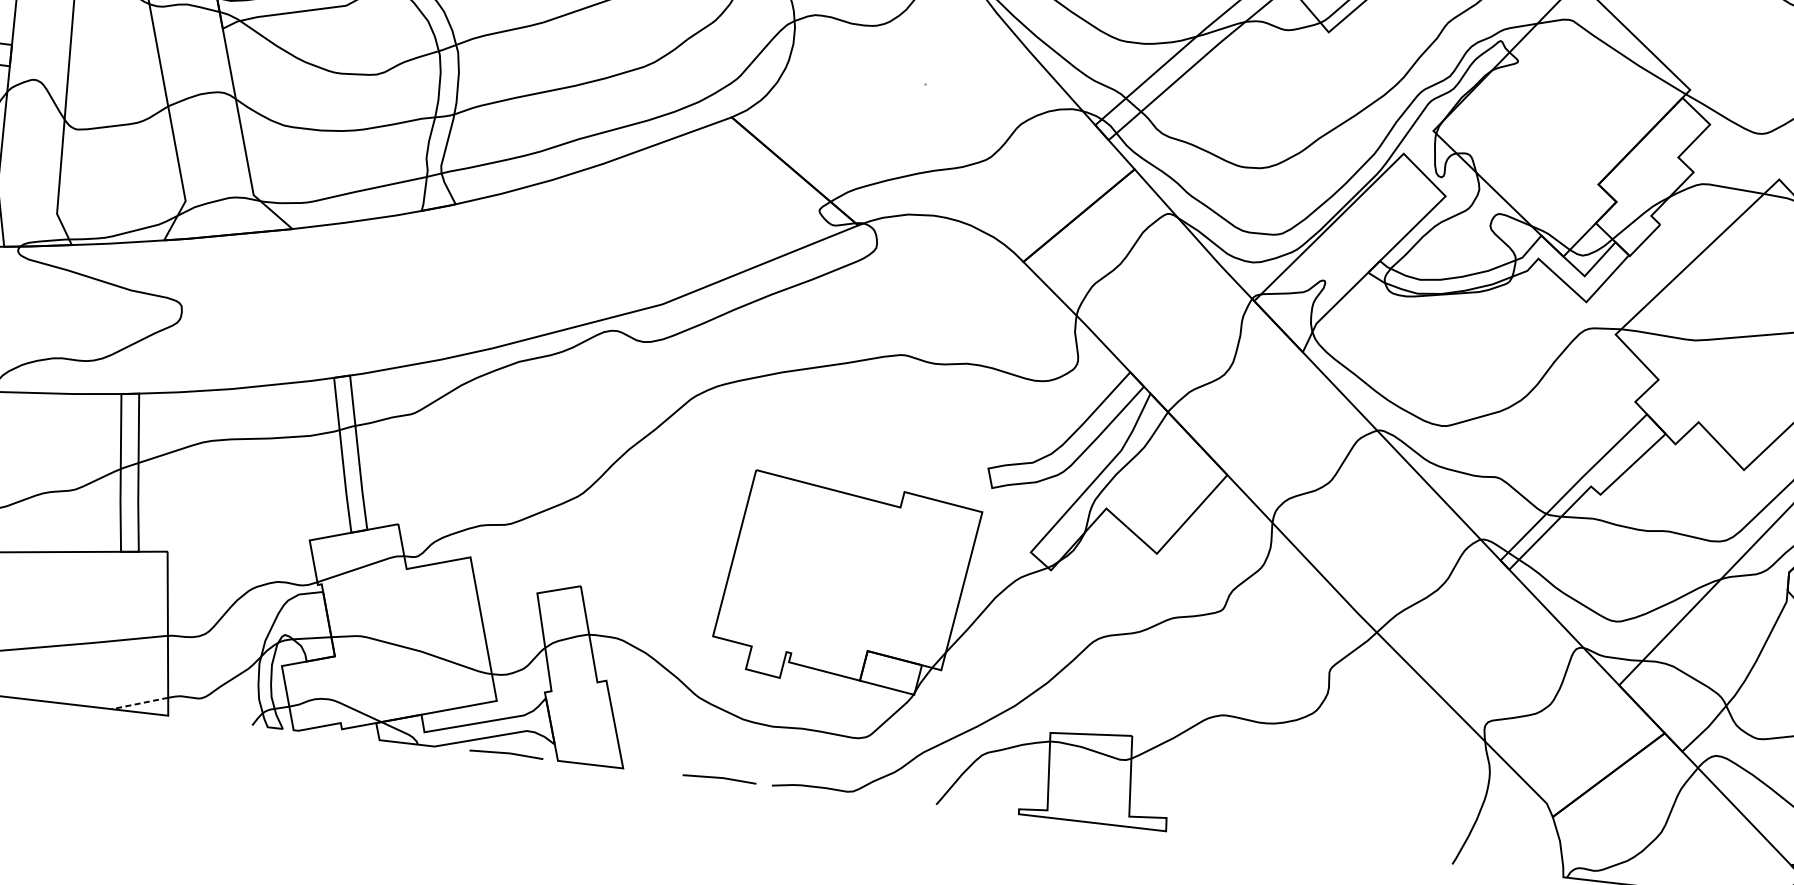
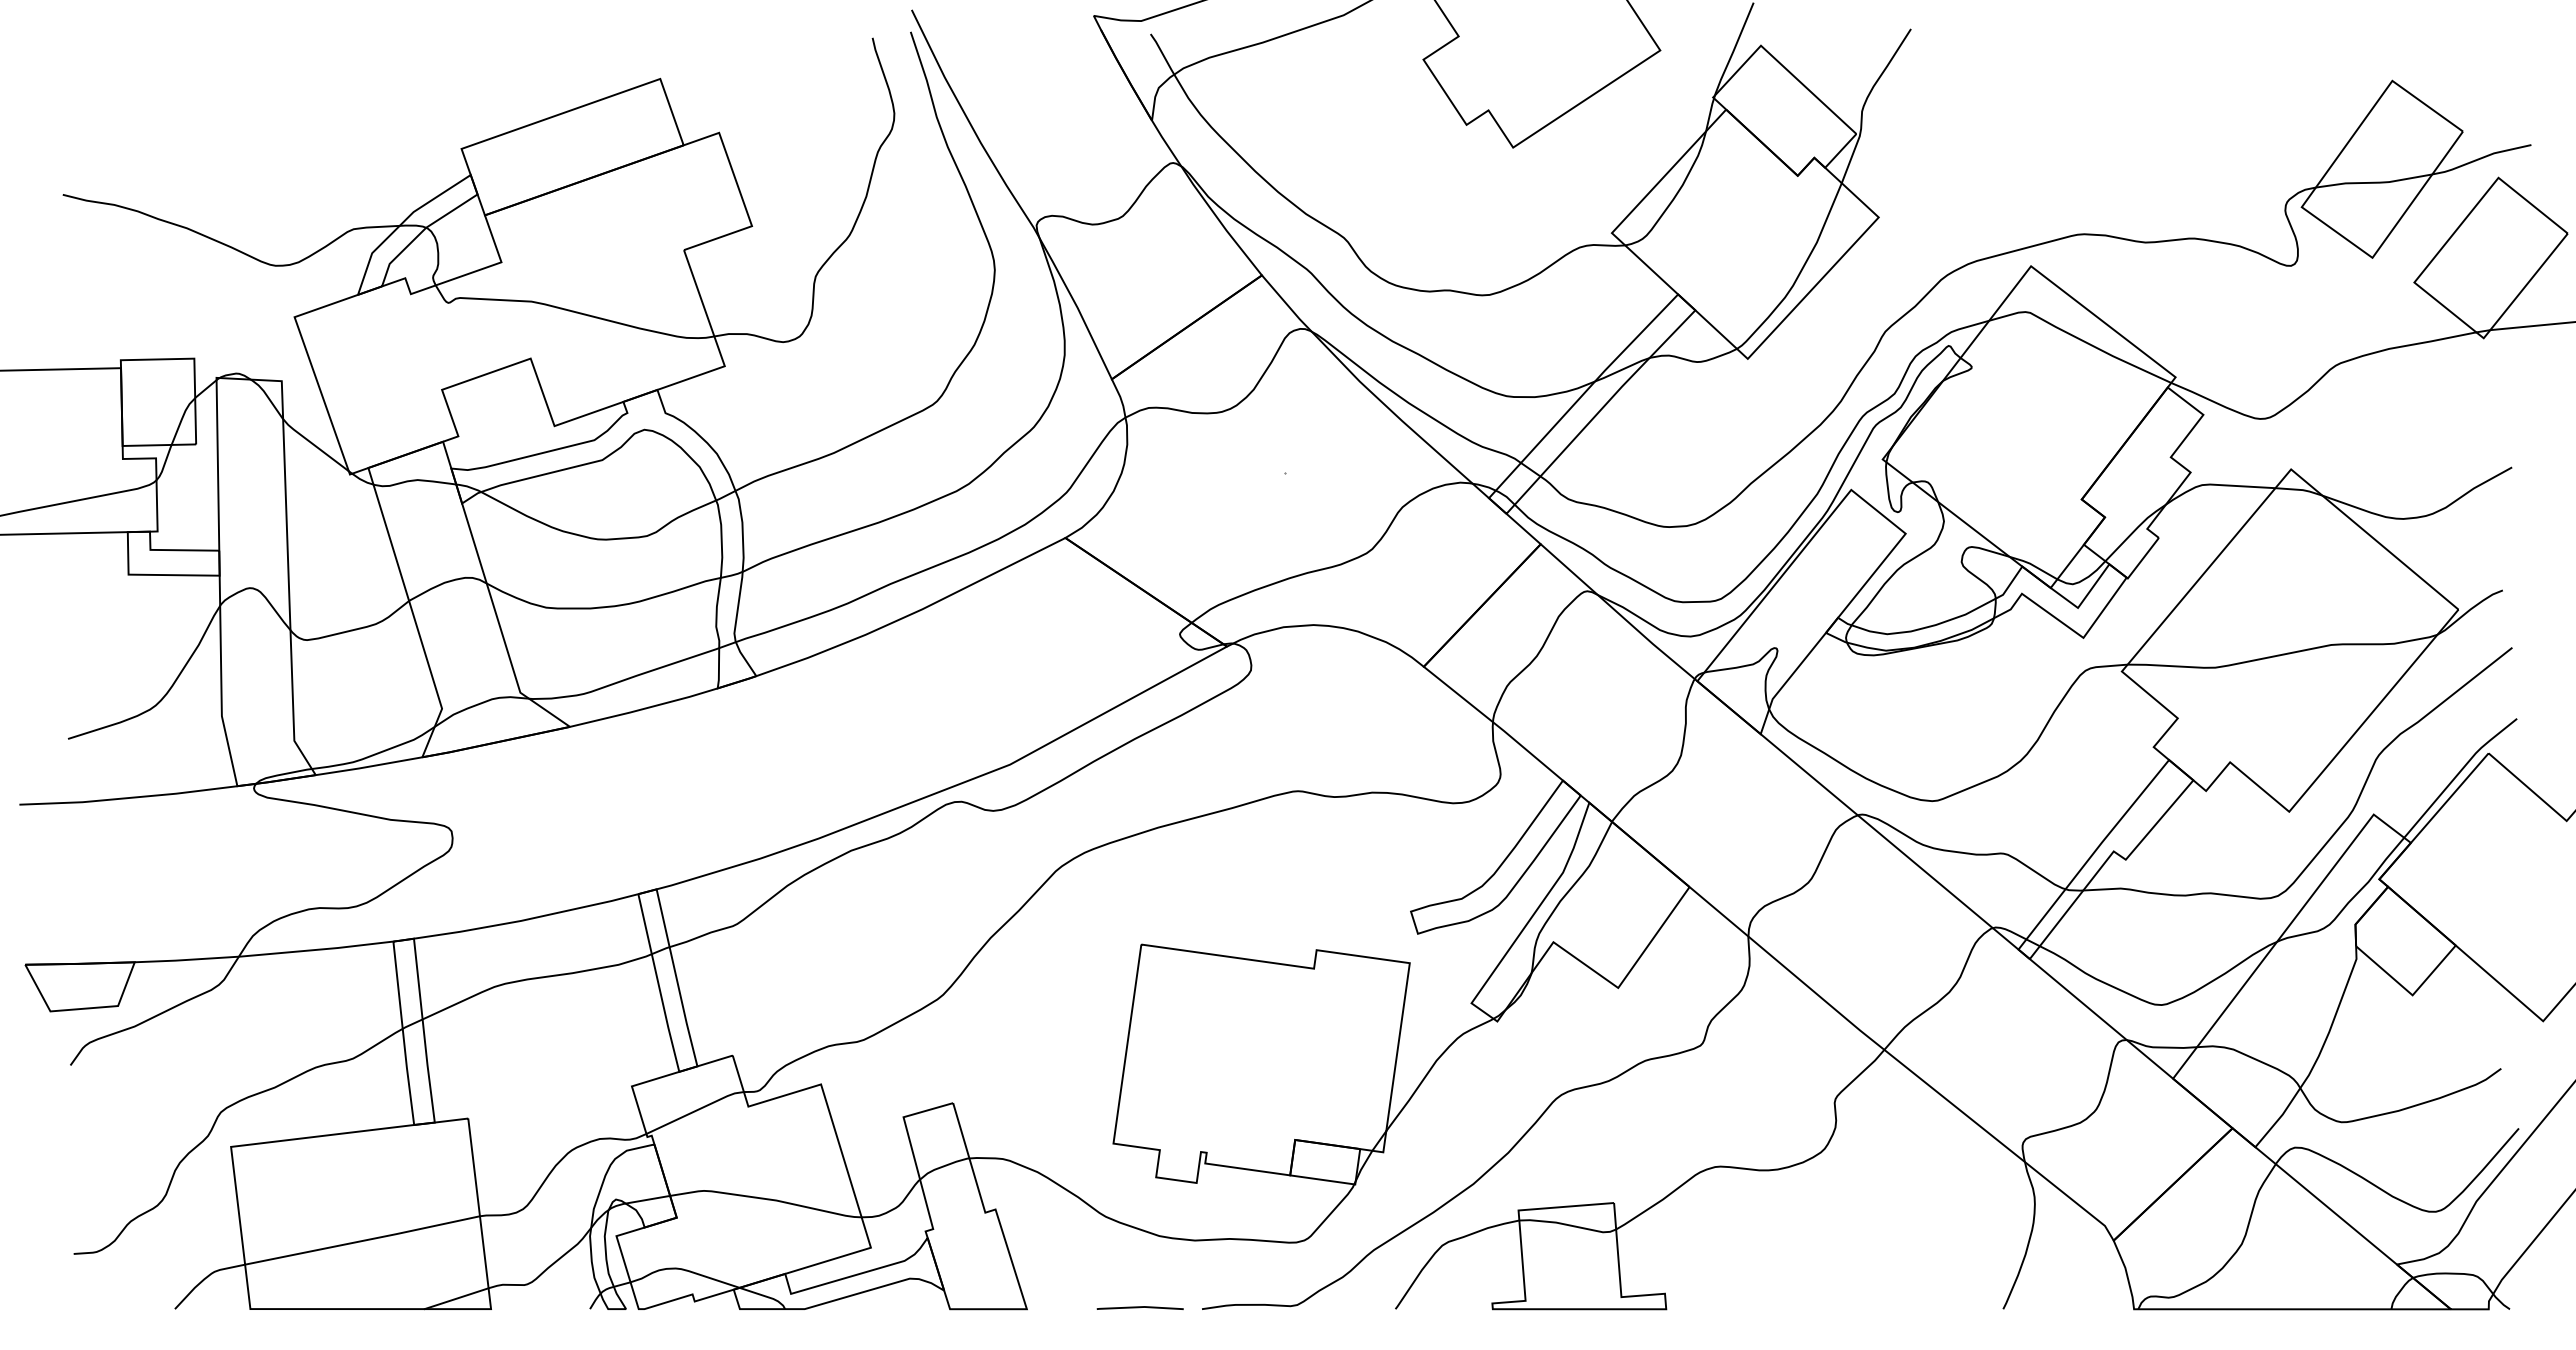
line: (139, 703) -> (456, 1298), dashed -> solid
line: (505, 753) -> (888, 1307), removed

